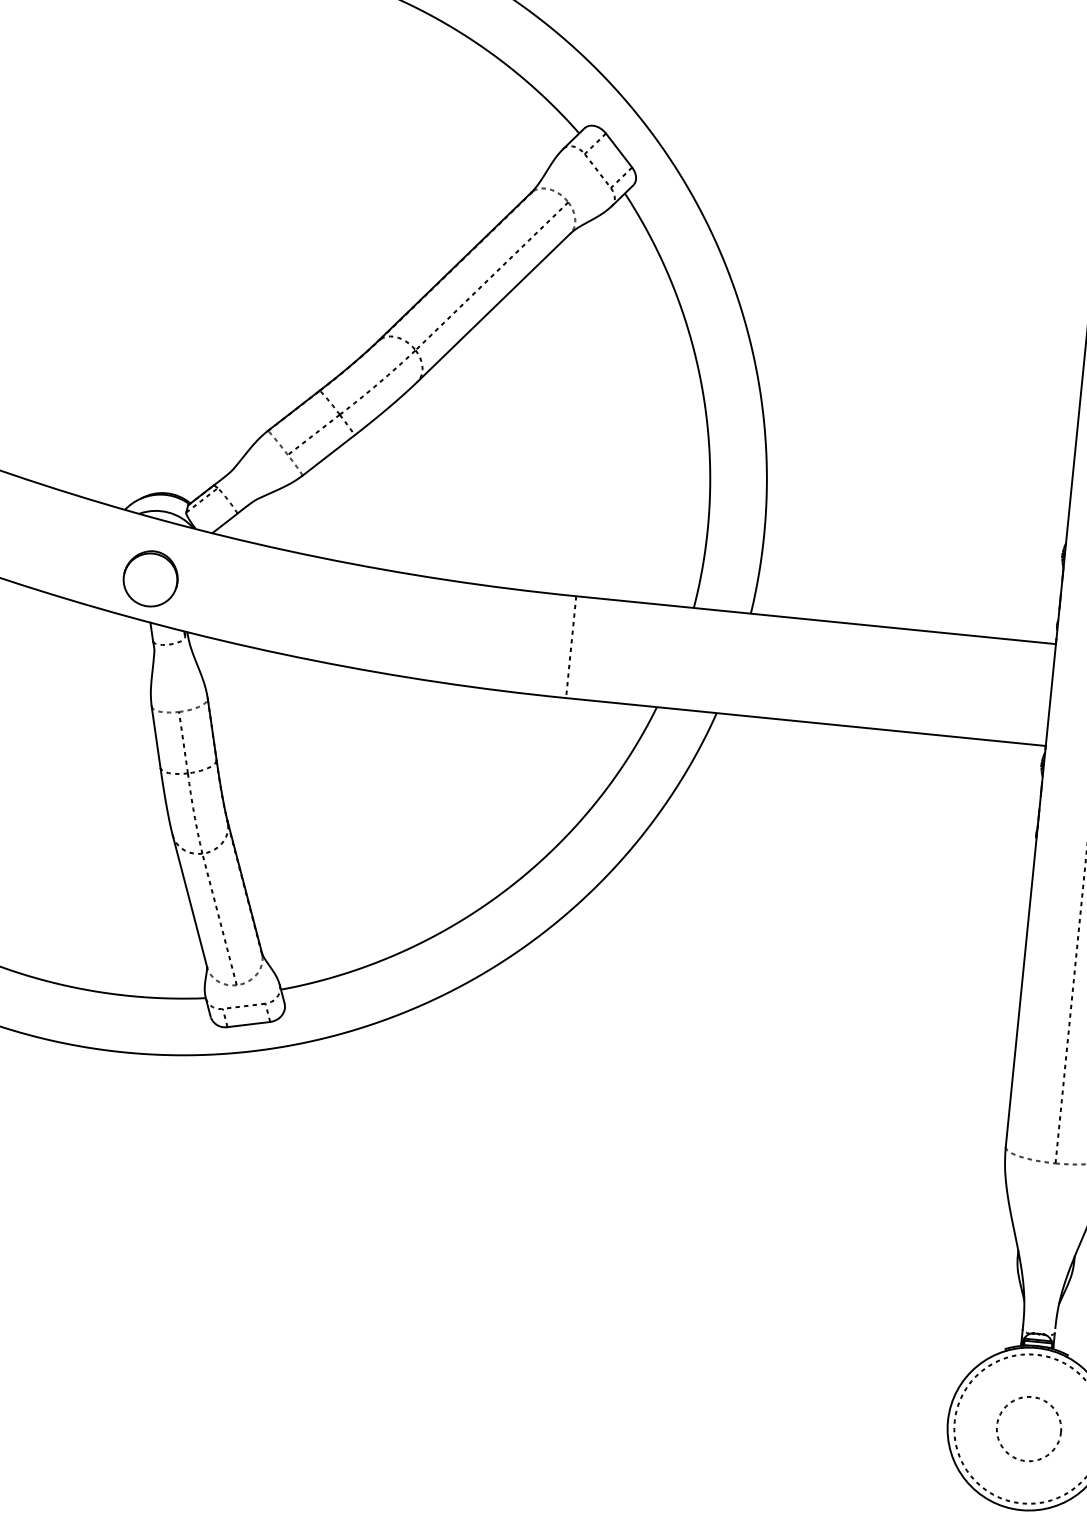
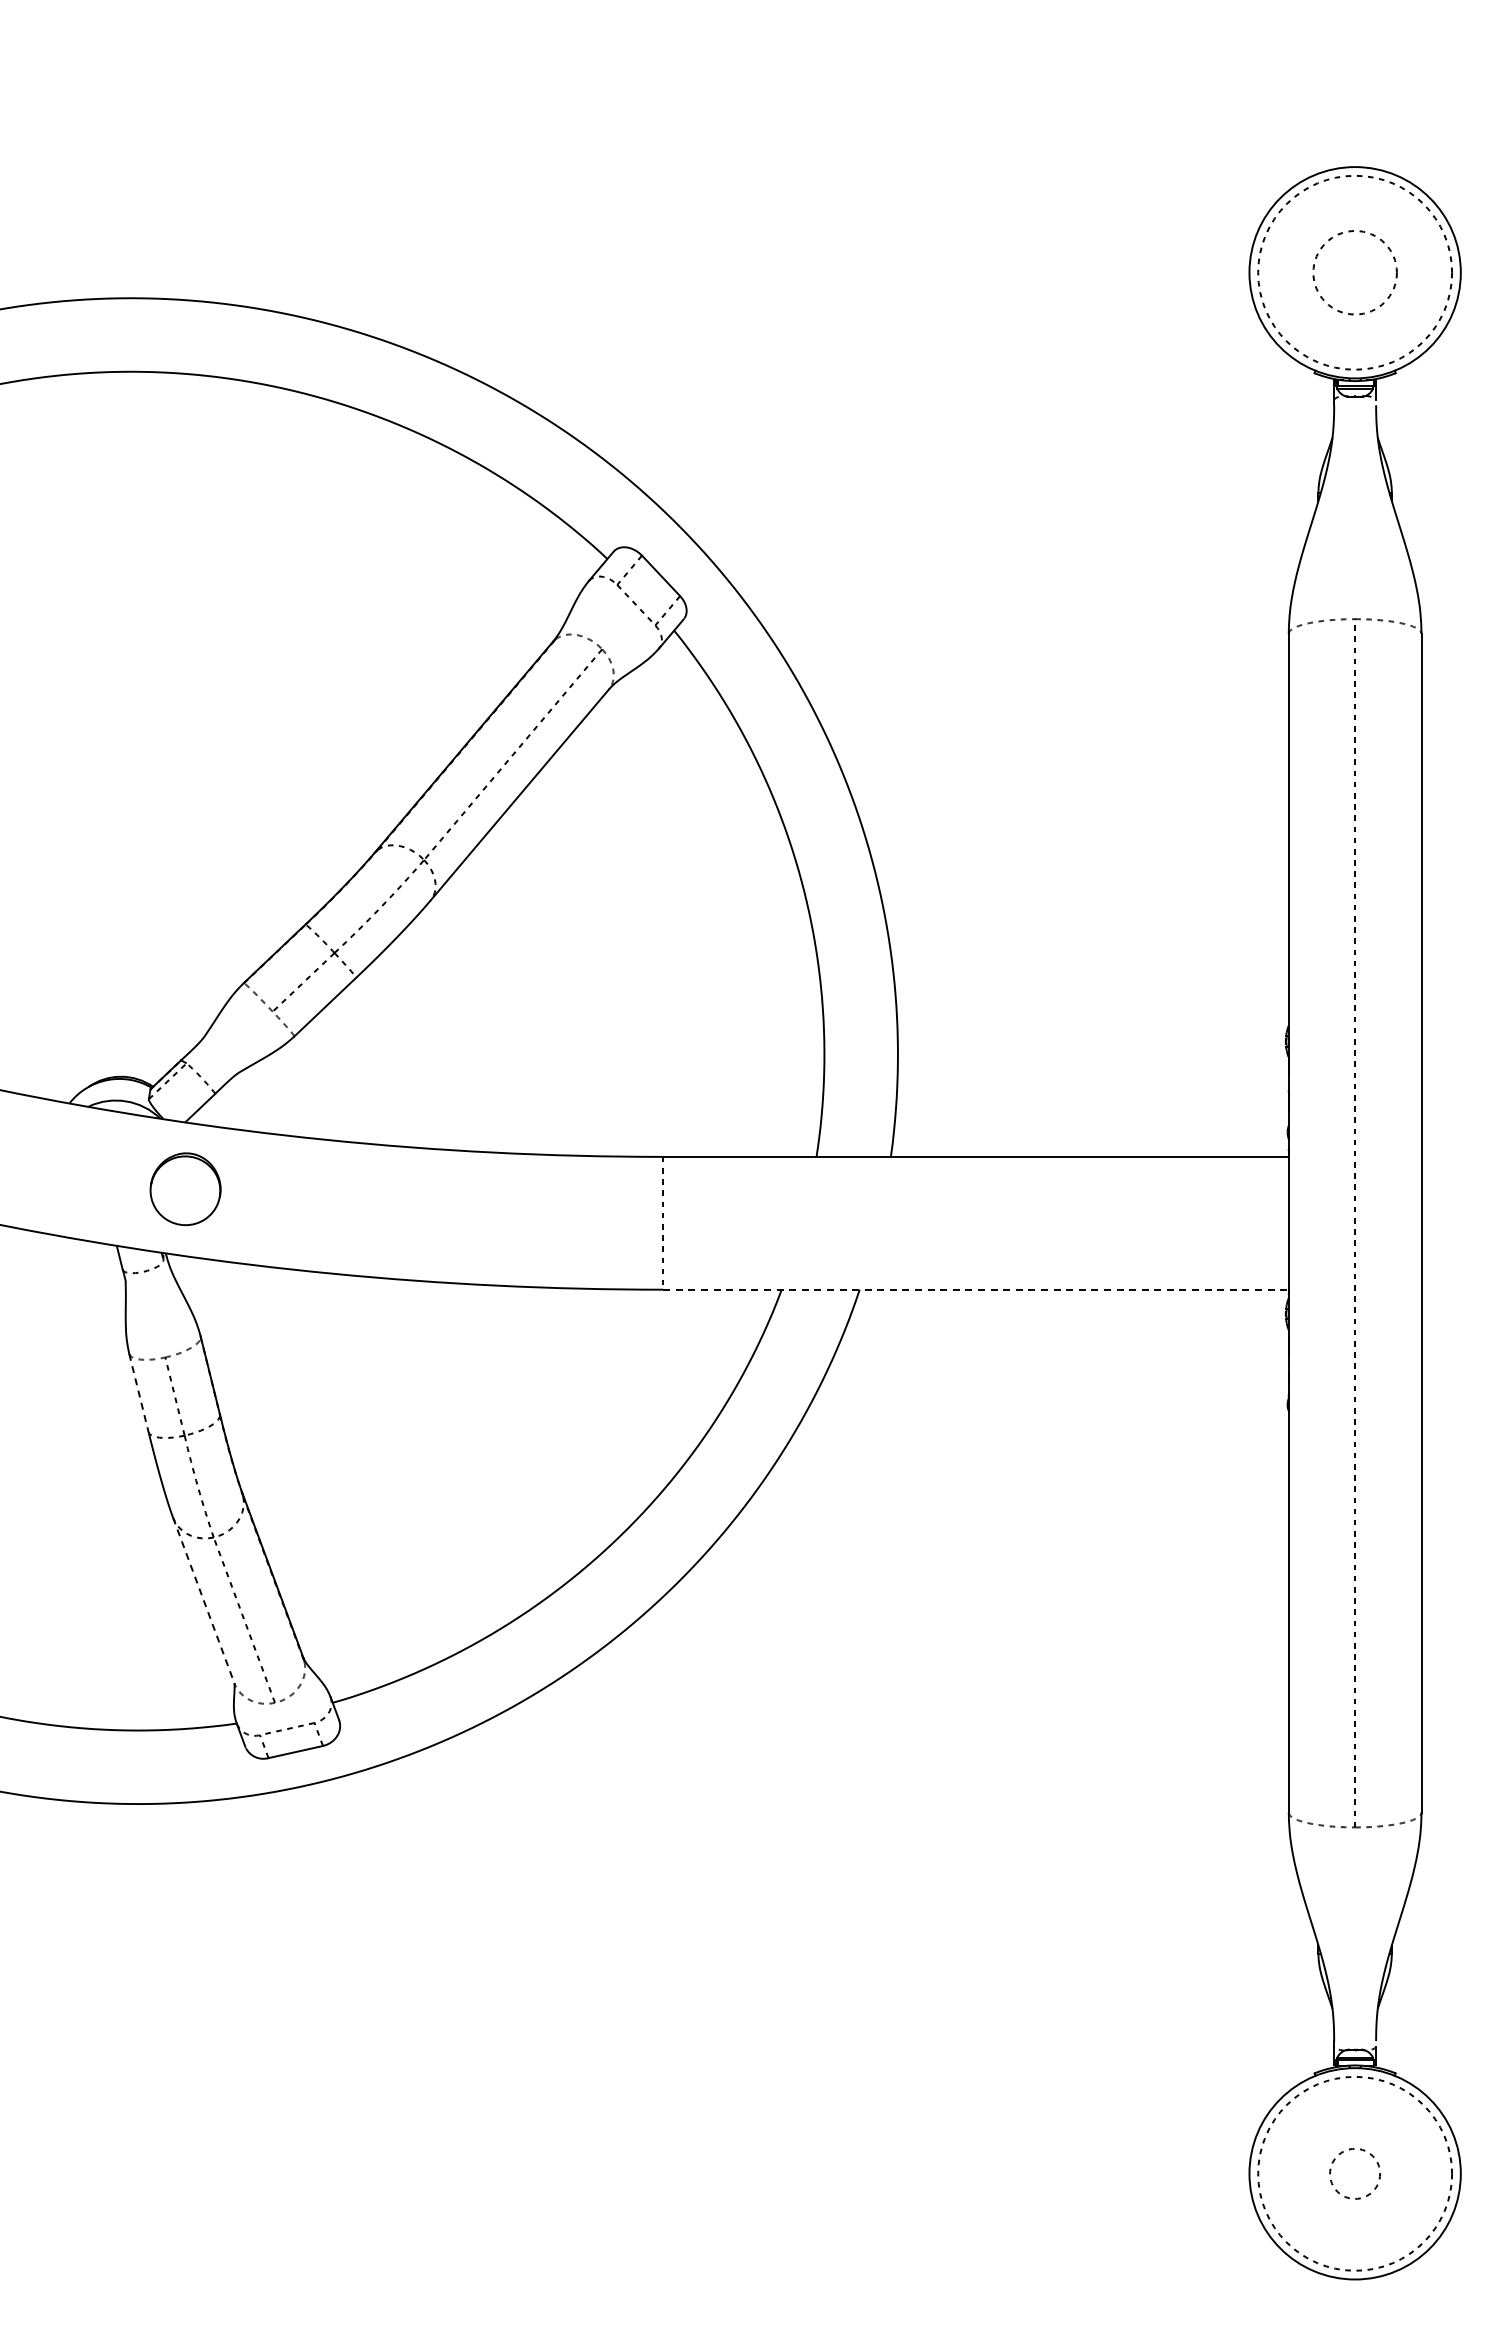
part: (150, 578) -> (185, 1188), moved
line: (805, 721) -> (975, 1289), solid -> dashed
line: (156, 737) -> (139, 1393), solid -> dashed
line: (189, 901) -> (203, 1600), solid -> dashed
circle: (1028, 1428) -> (1354, 2173), size x0.6

